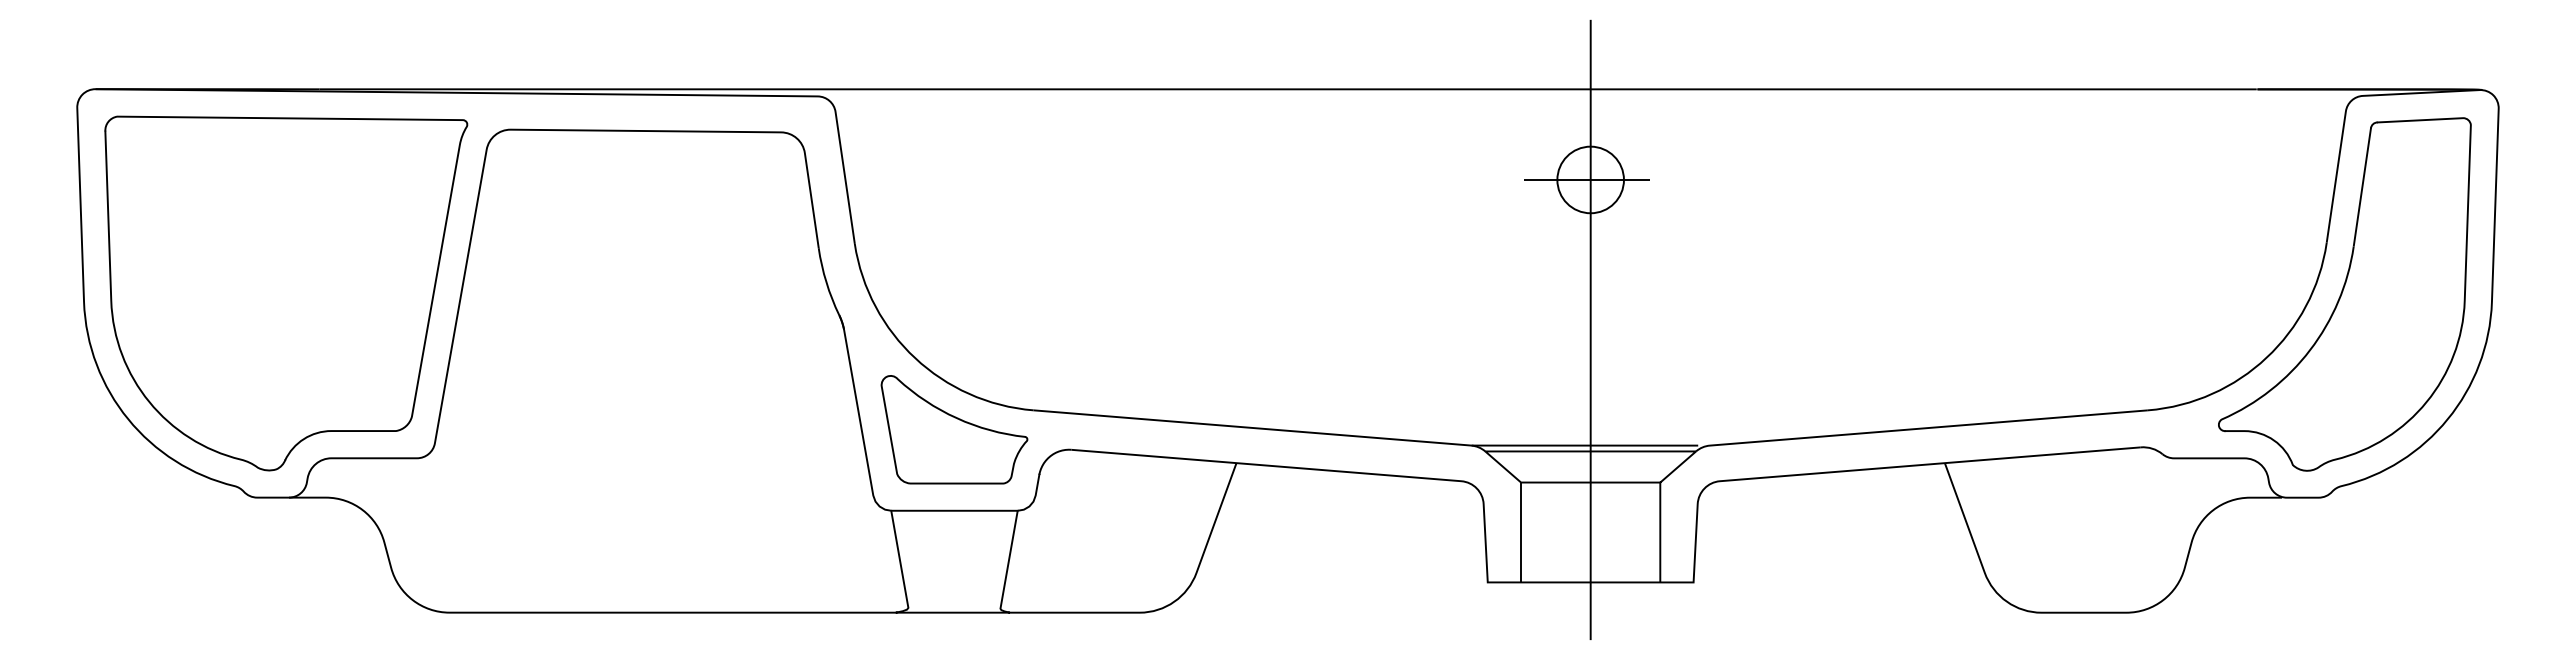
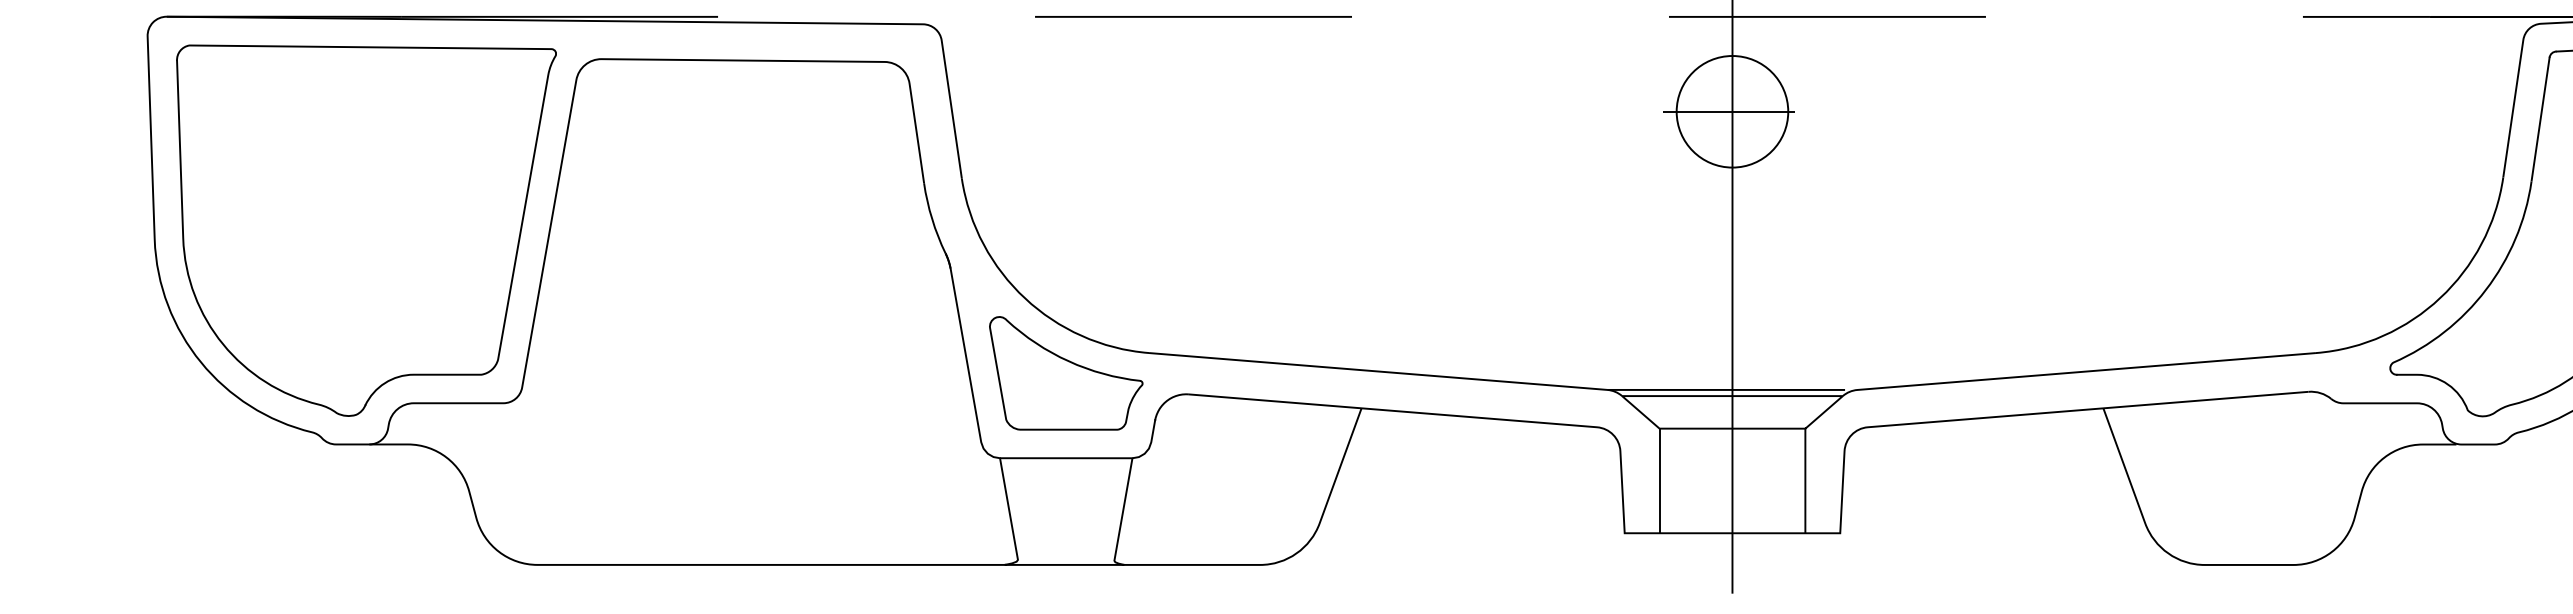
line: (1288, 89) -> (1416, 17), solid -> dashed
circle: (1590, 179) -> (1732, 111), size x1.6

